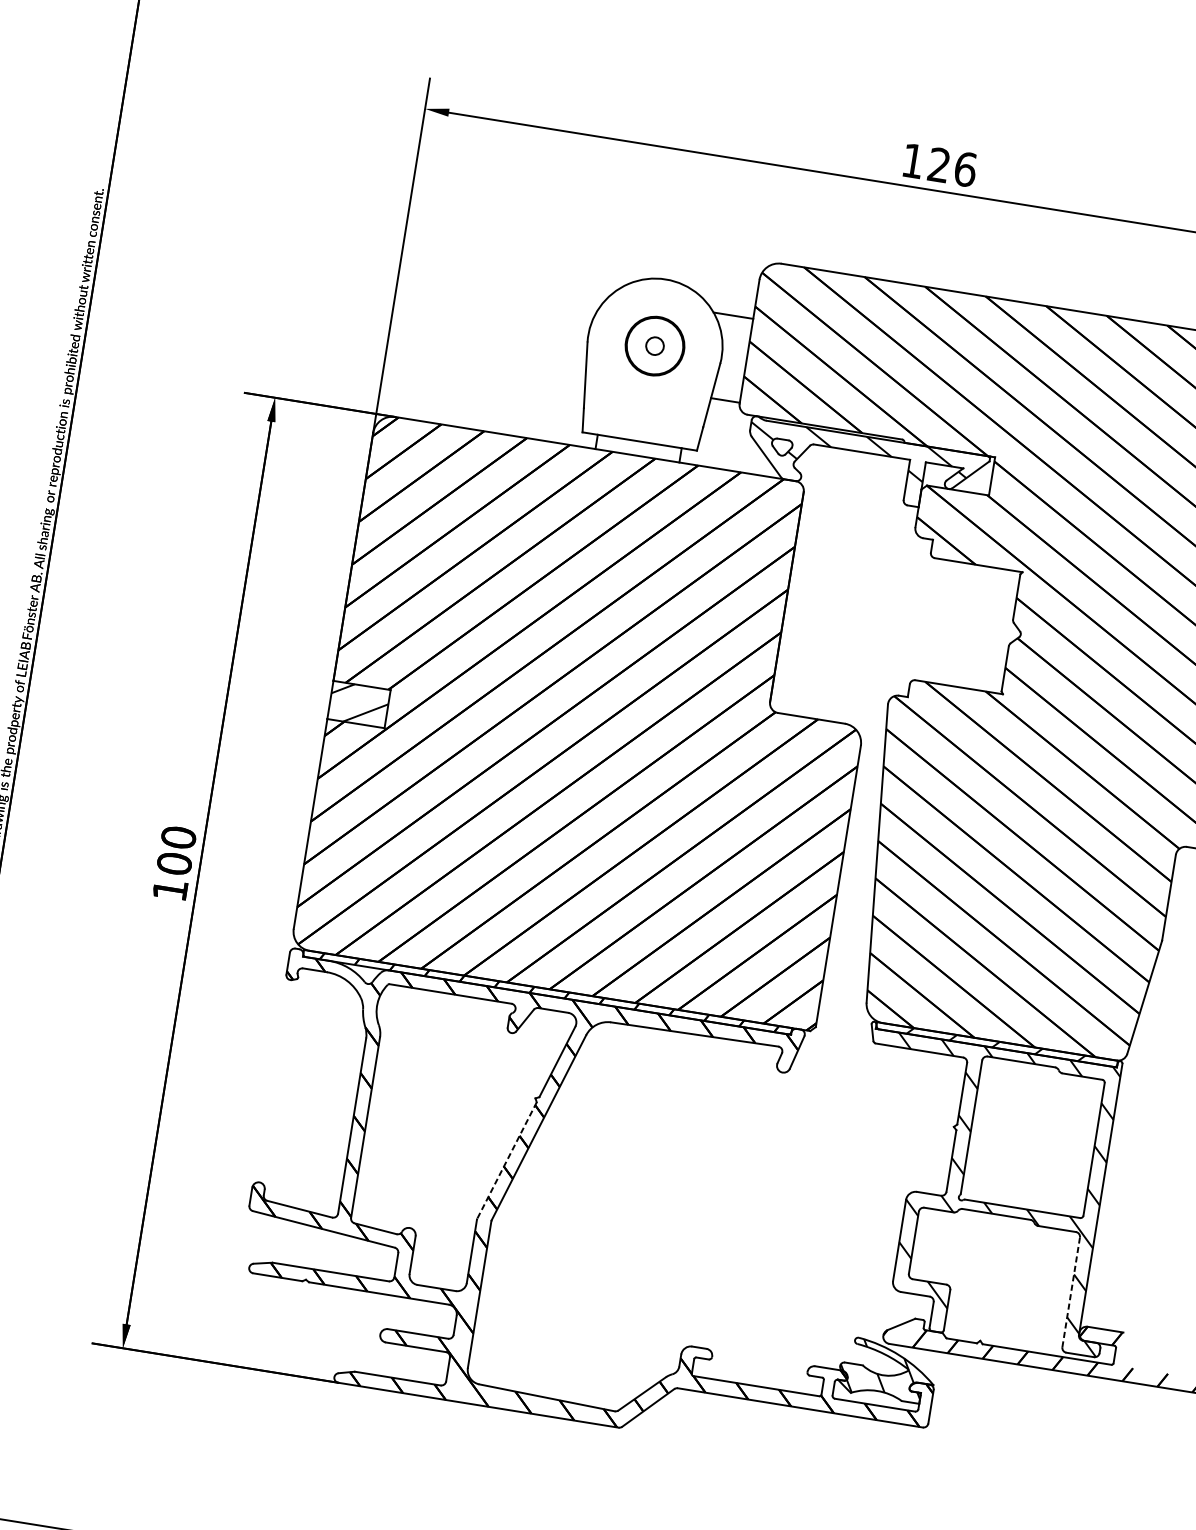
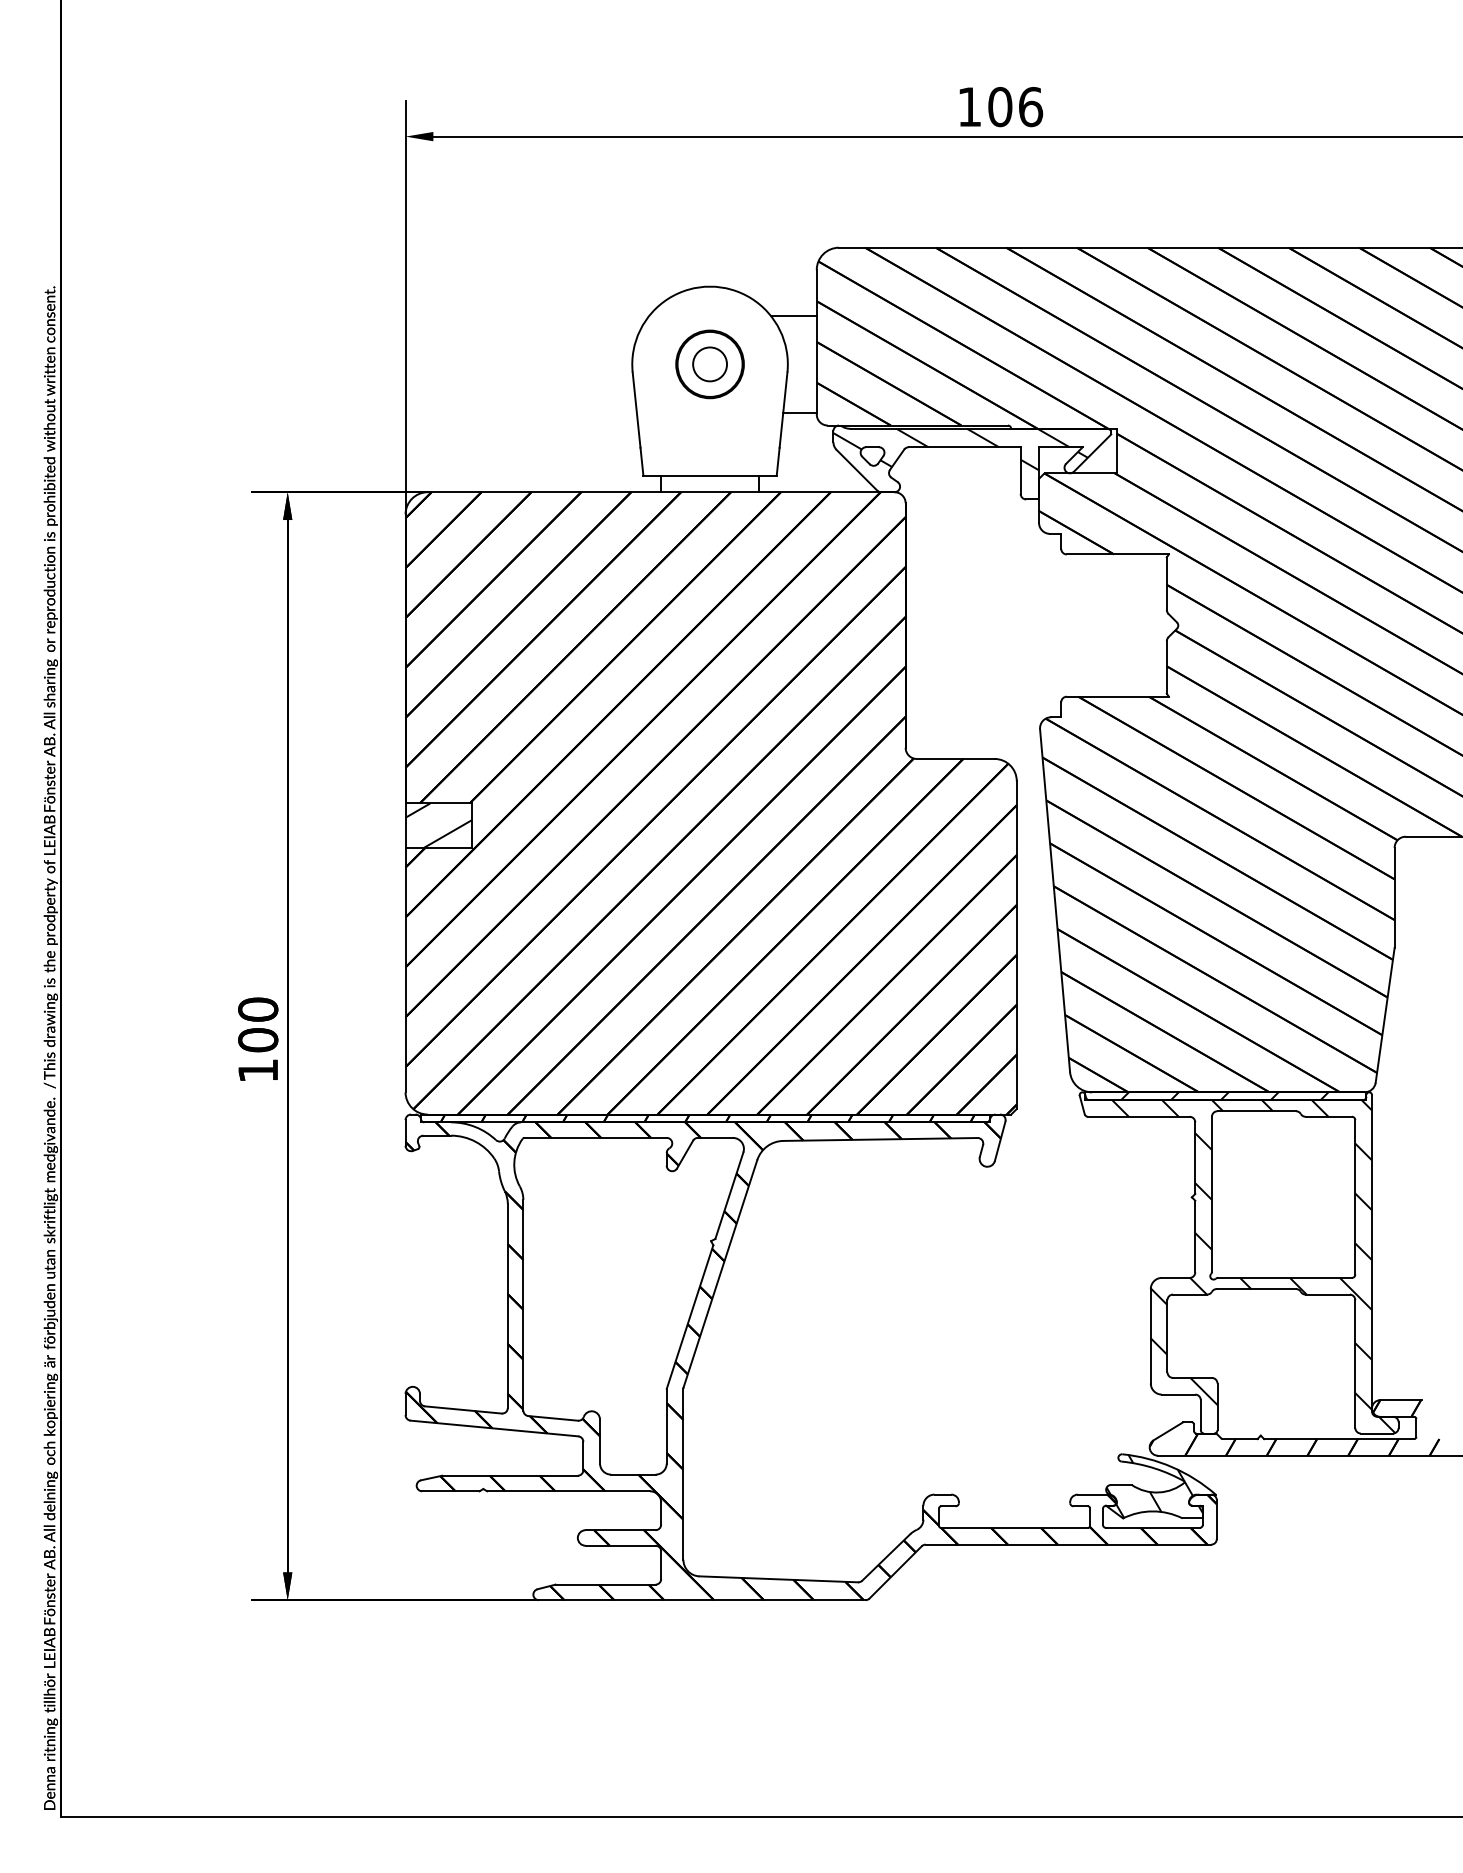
text: (939, 165) -> (1000, 107), 126 -> 106
circle: (655, 346) -> (710, 364), size x1.67
line: (507, 1161) -> (690, 1317), dashed -> solid
line: (1071, 1292) -> (1355, 1364), dashed -> solid

